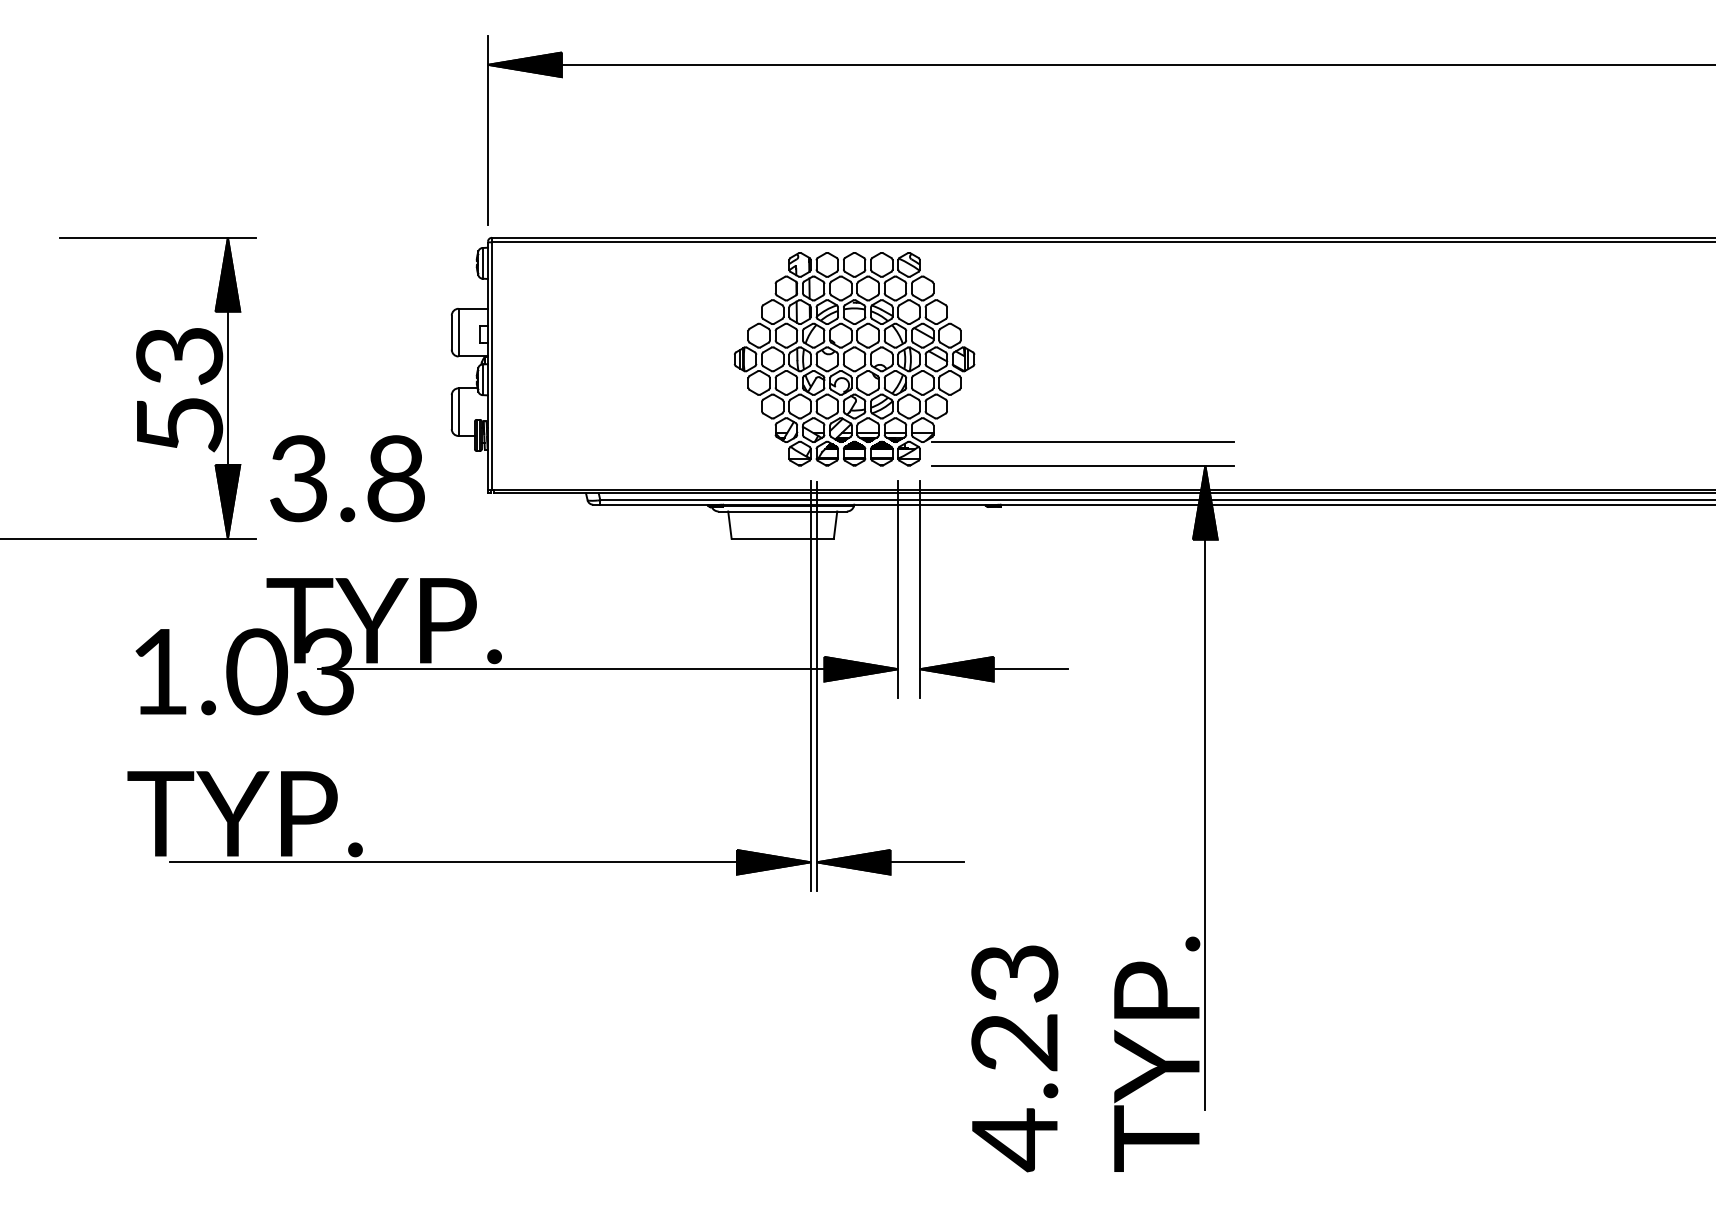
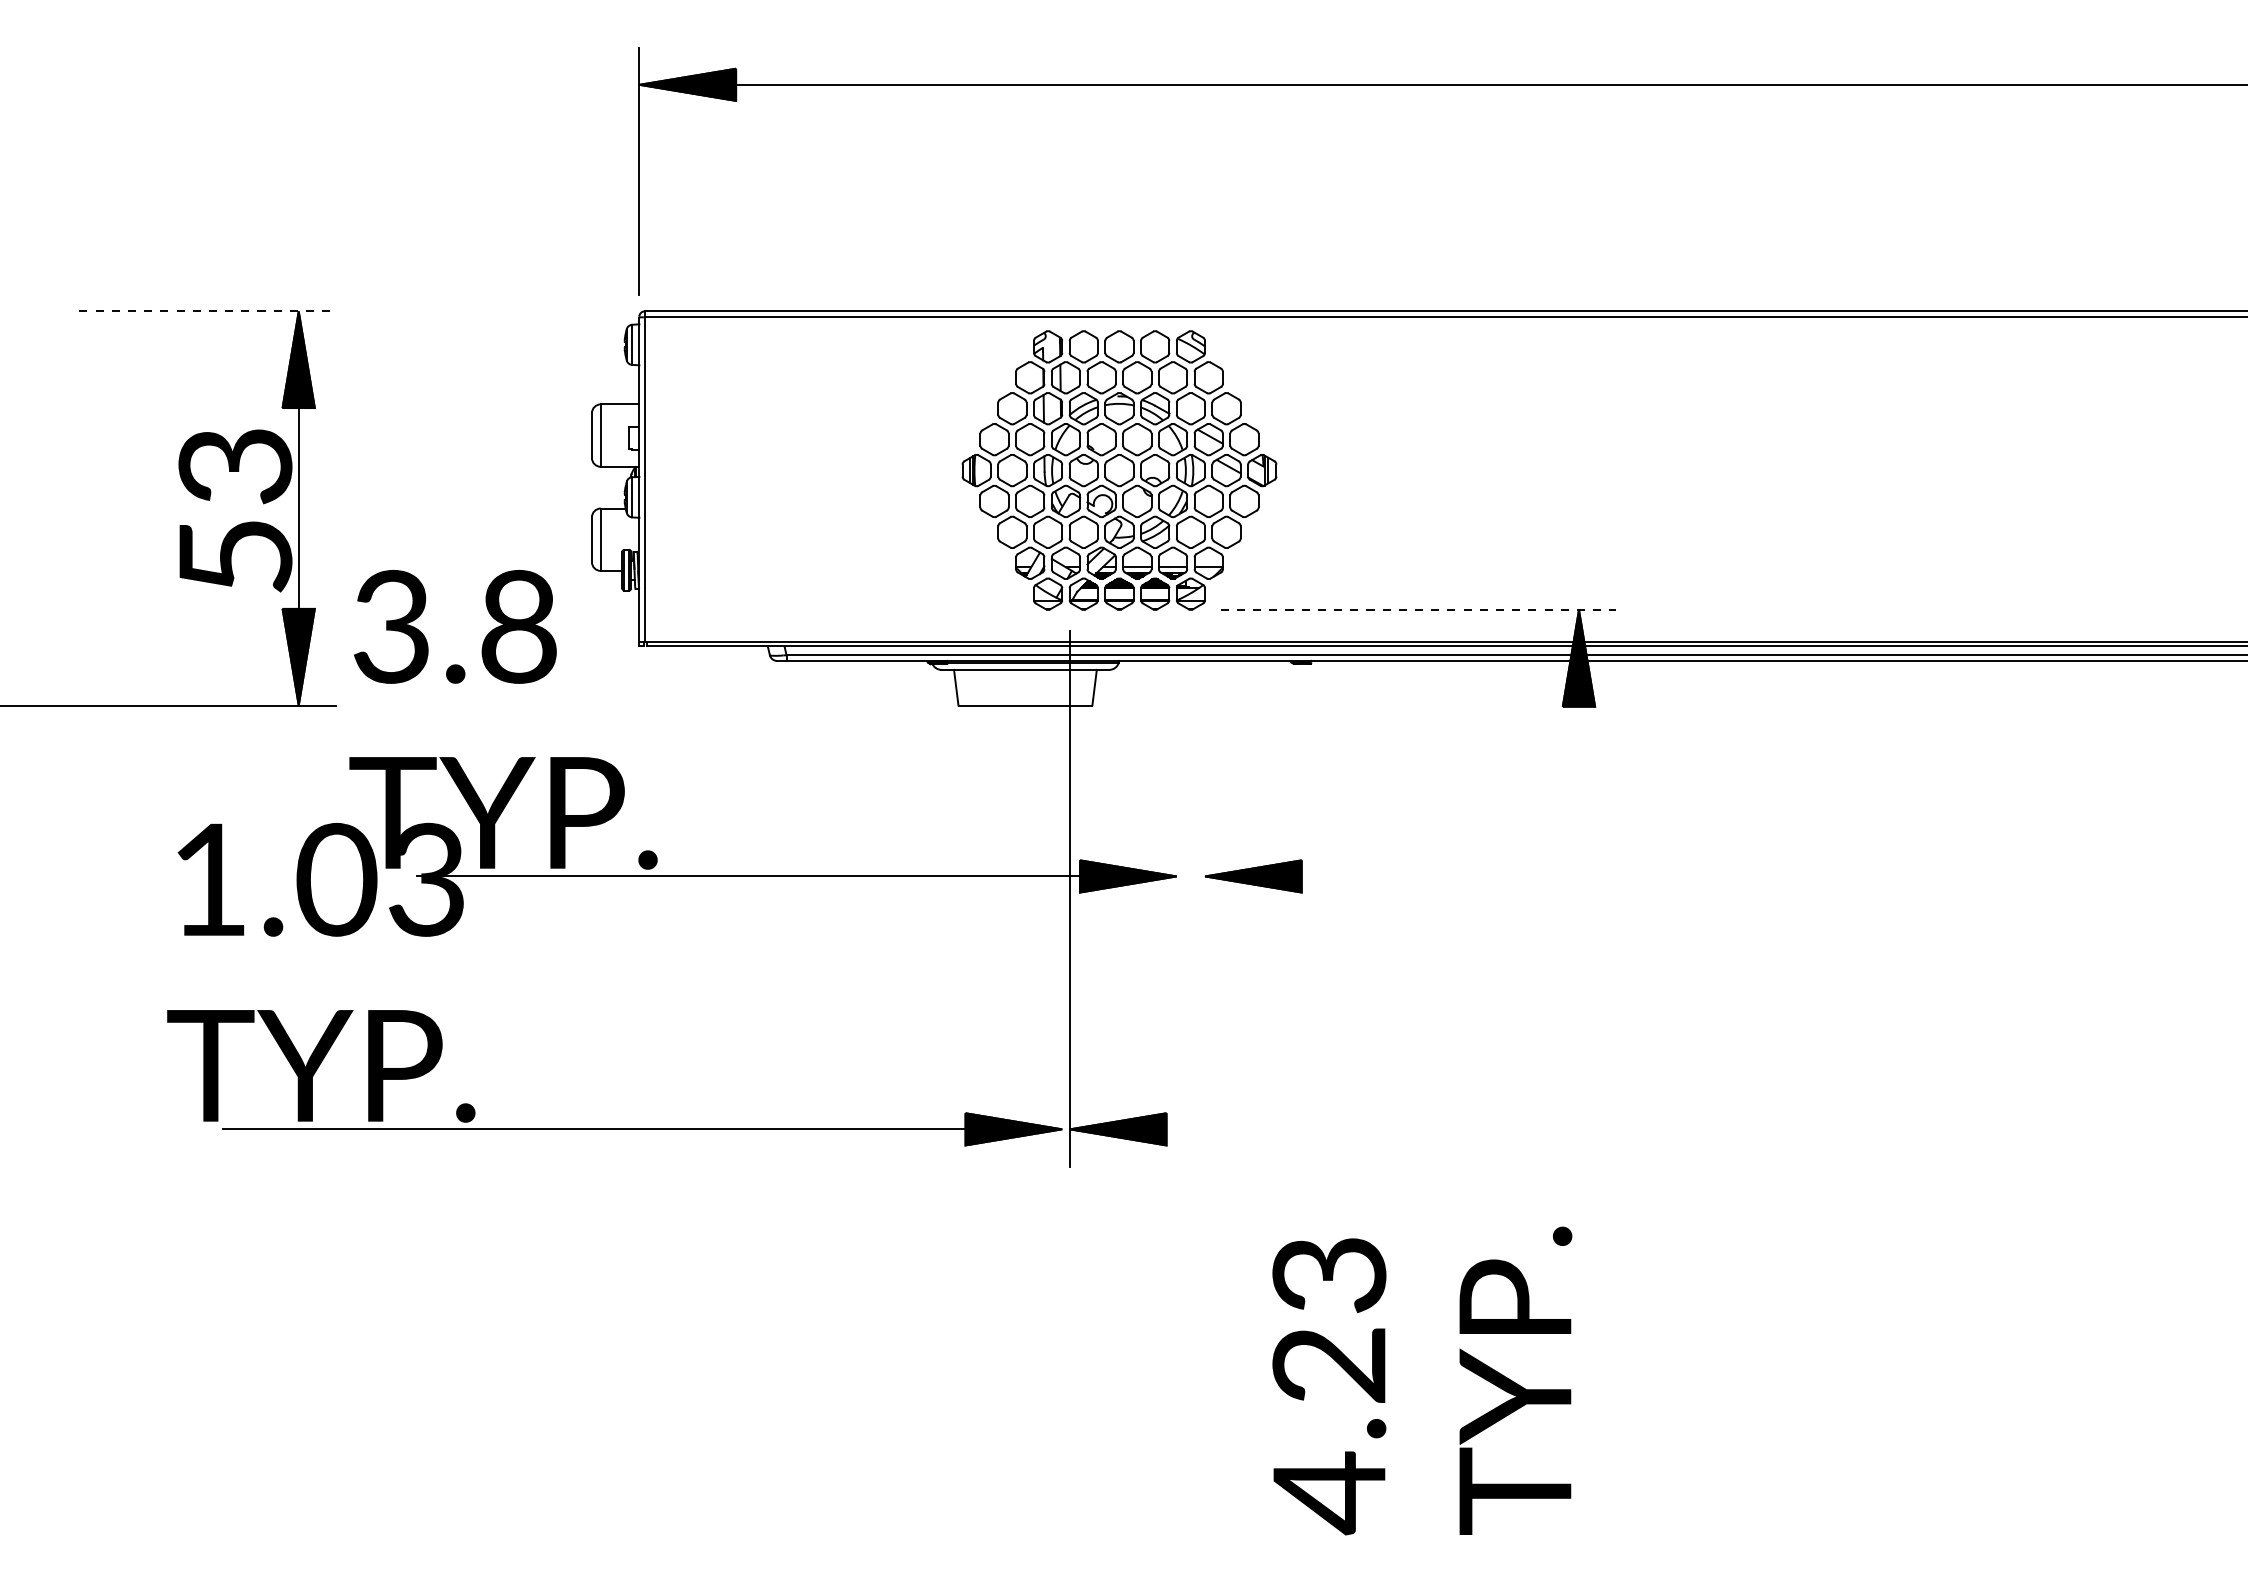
line: (159, 237) -> (208, 311), solid -> dashed
line: (1082, 441) -> (1418, 578), removed
line: (1082, 465) -> (1418, 609), solid -> dashed
line: (898, 589) -> (1176, 771), removed
line: (920, 589) -> (1205, 771), removed
line: (1030, 669) -> (1349, 876), removed
line: (811, 685) -> (1062, 897), removed
line: (1205, 824) -> (1578, 1079), removed
line: (927, 862) -> (1214, 1129), removed

